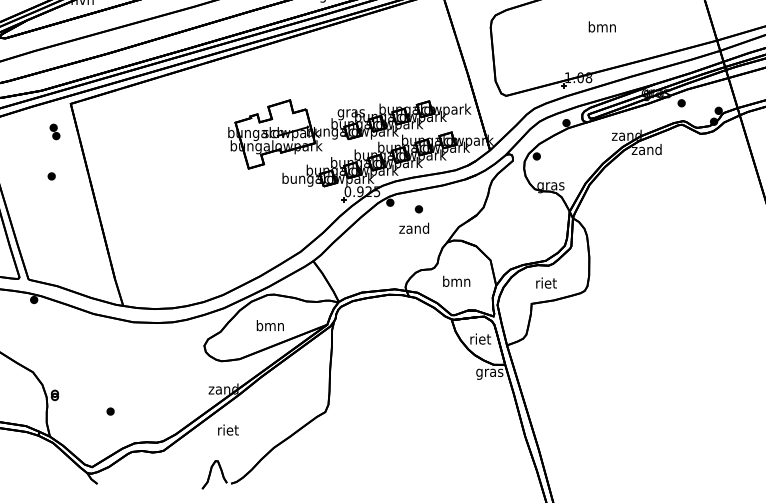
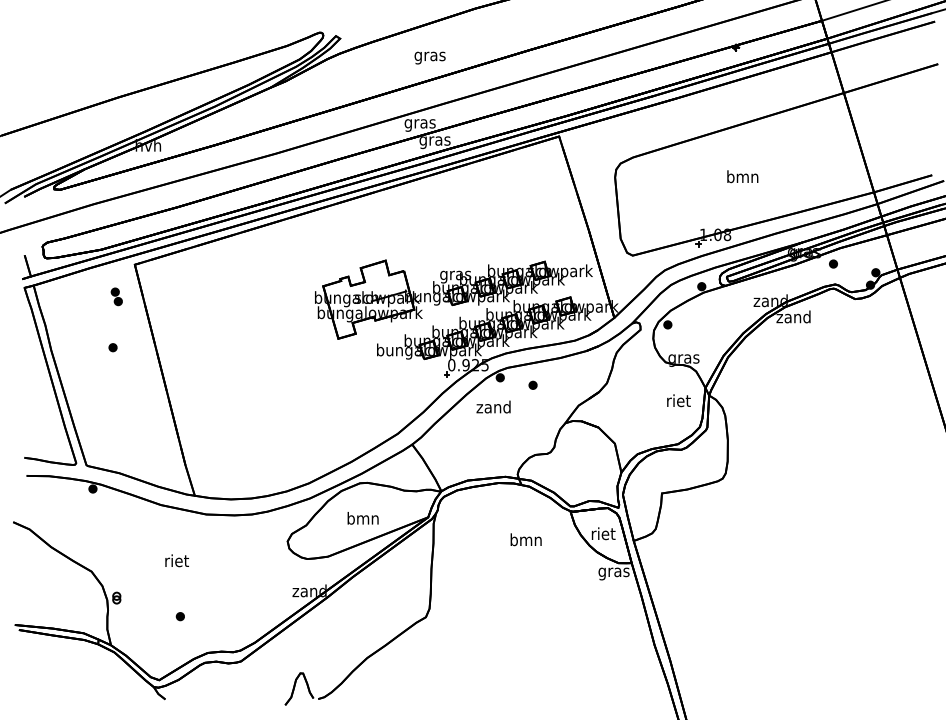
text: (414, 227) -> (493, 406), moved
text: (456, 281) -> (525, 539), moved
text: (546, 282) -> (678, 400), moved
text: (227, 429) -> (176, 560), moved

